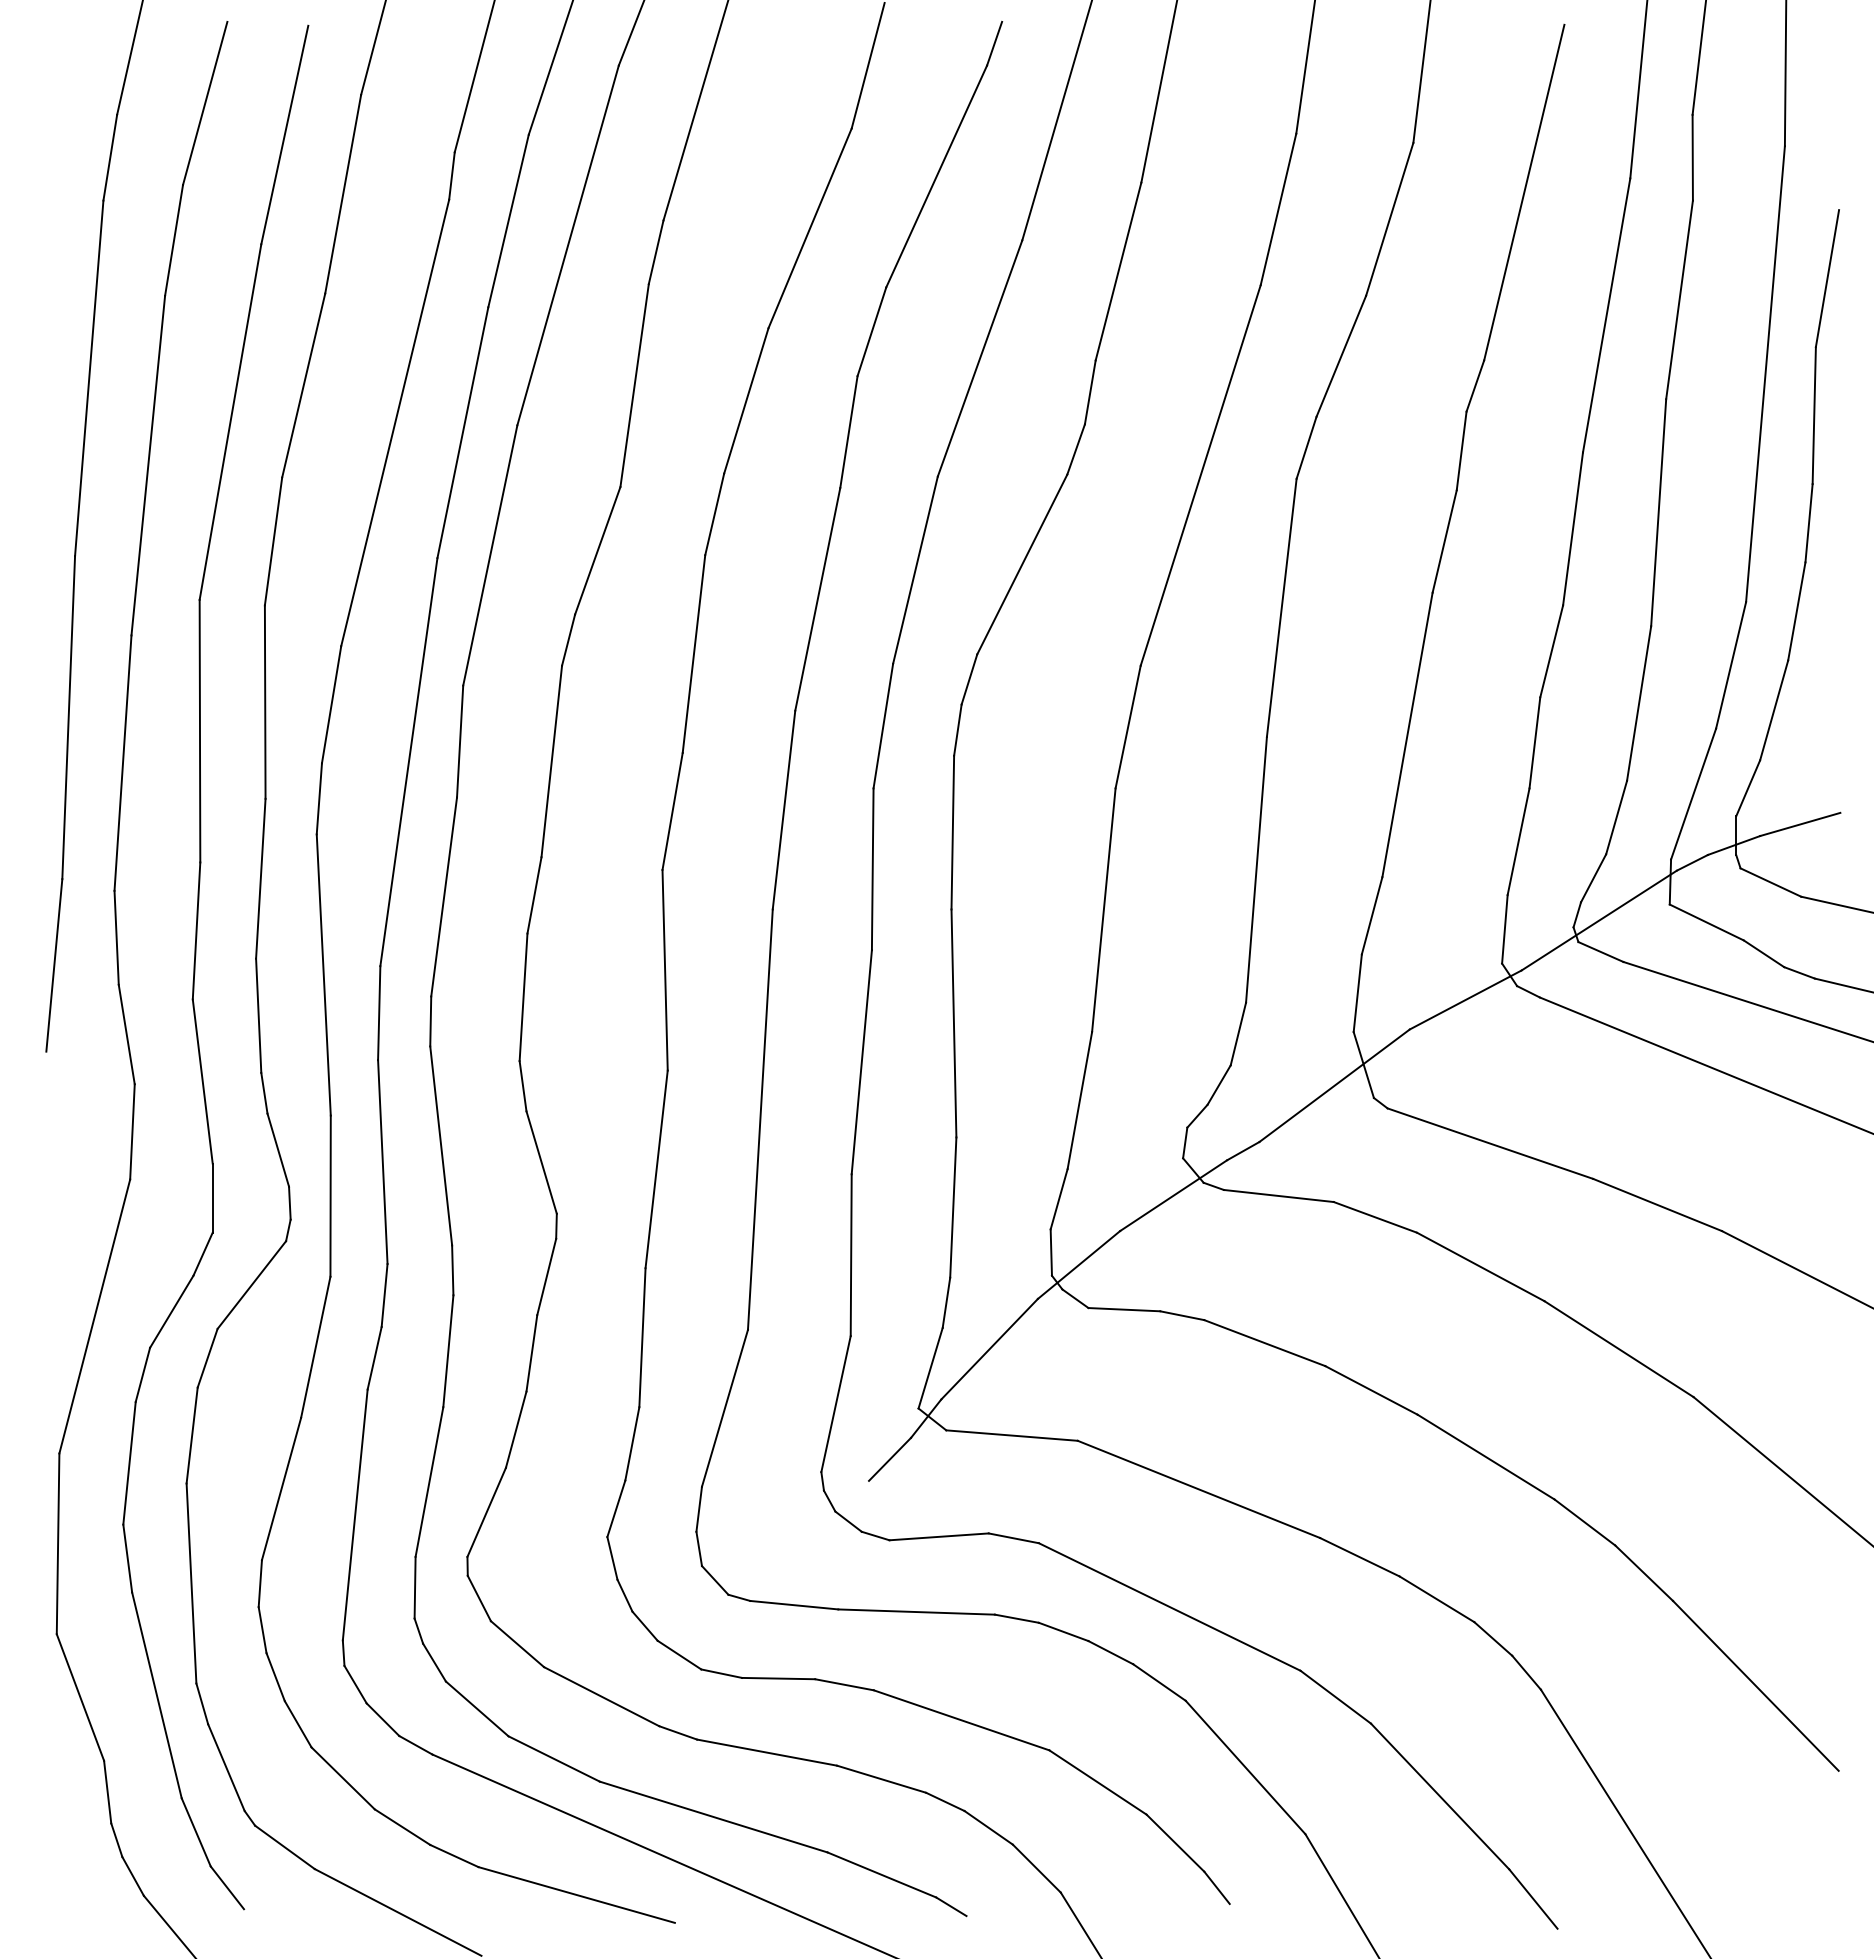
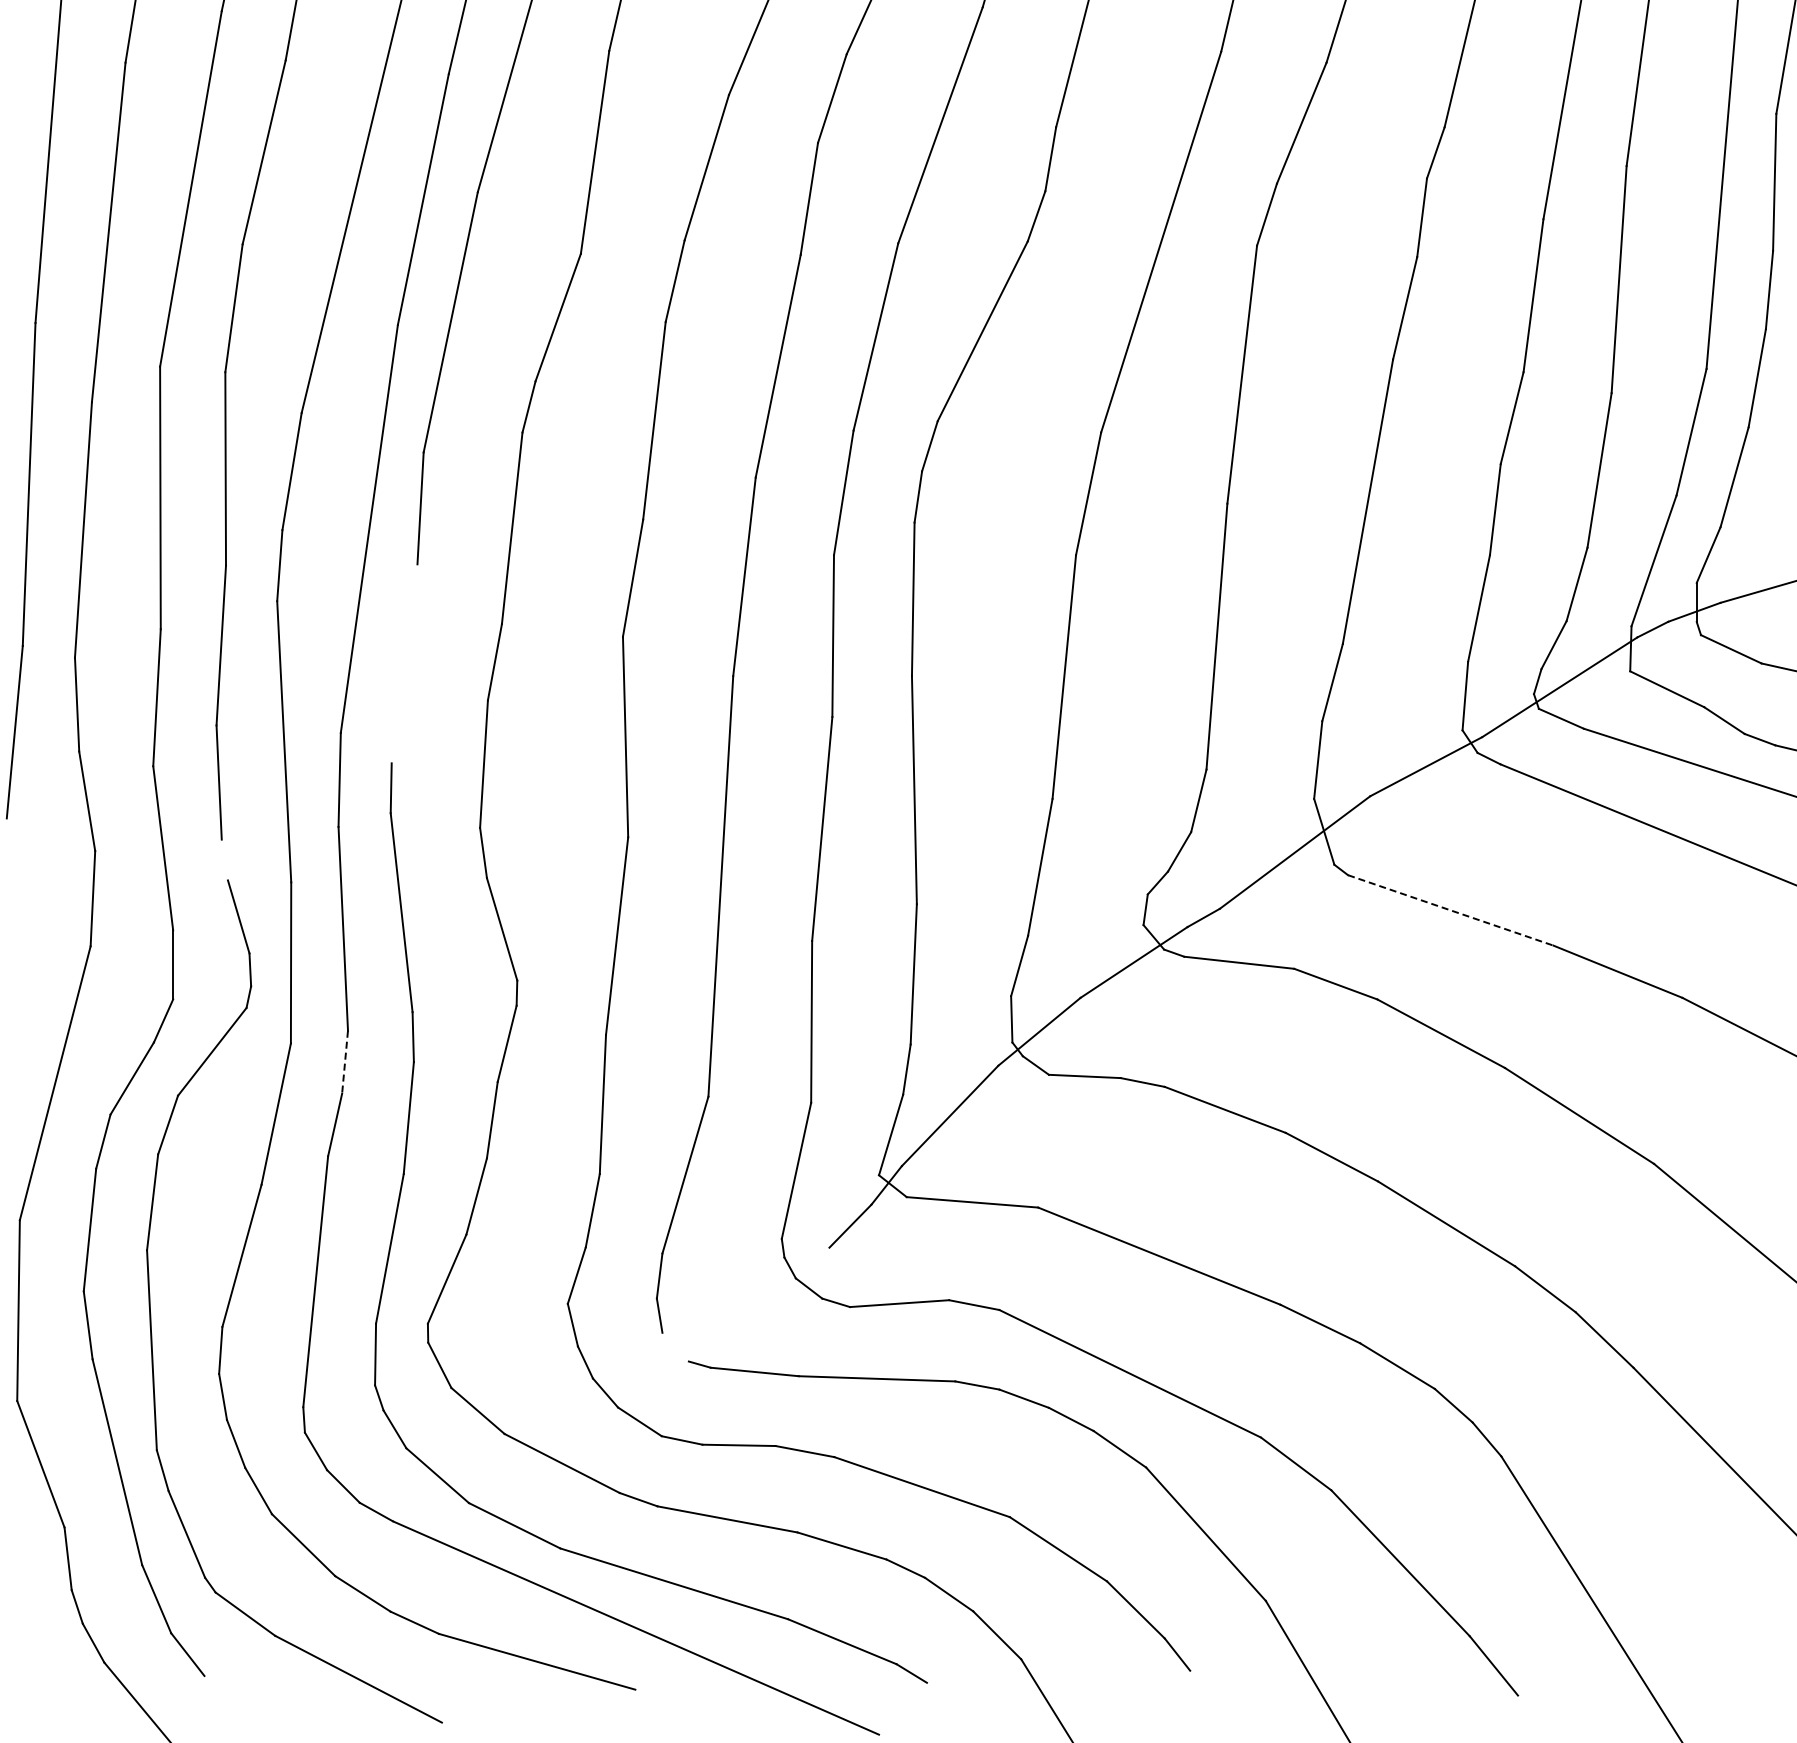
line: (444, 896) -> (404, 663), removed
line: (264, 1092) -> (224, 859), removed
line: (1490, 1143) -> (1450, 910), solid -> dashed
line: (384, 1295) -> (344, 1062), solid -> dashed
line: (714, 1580) -> (674, 1347), removed

